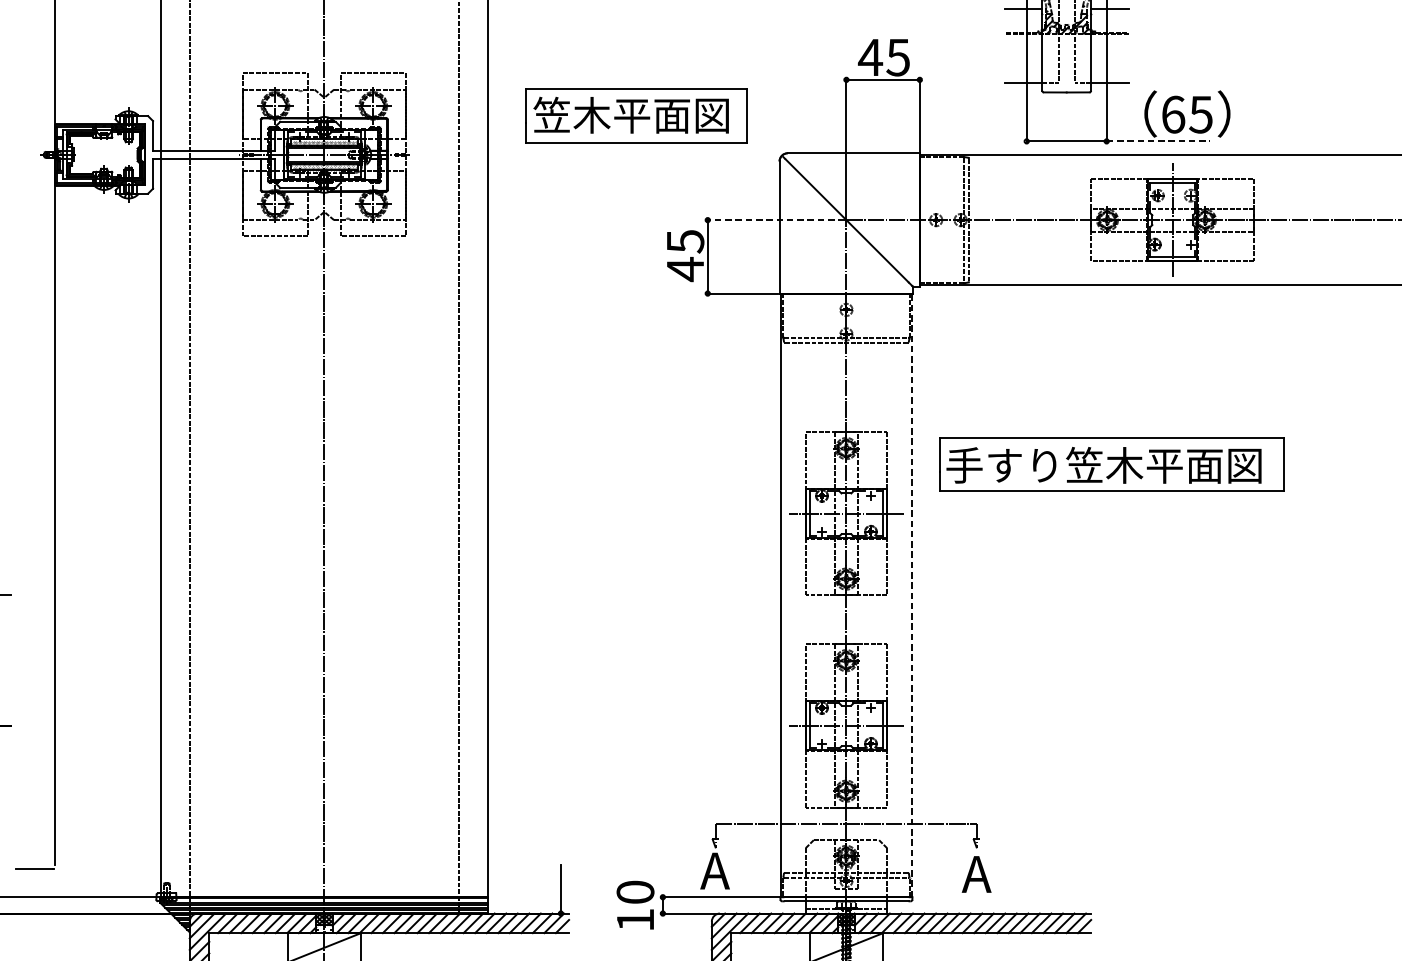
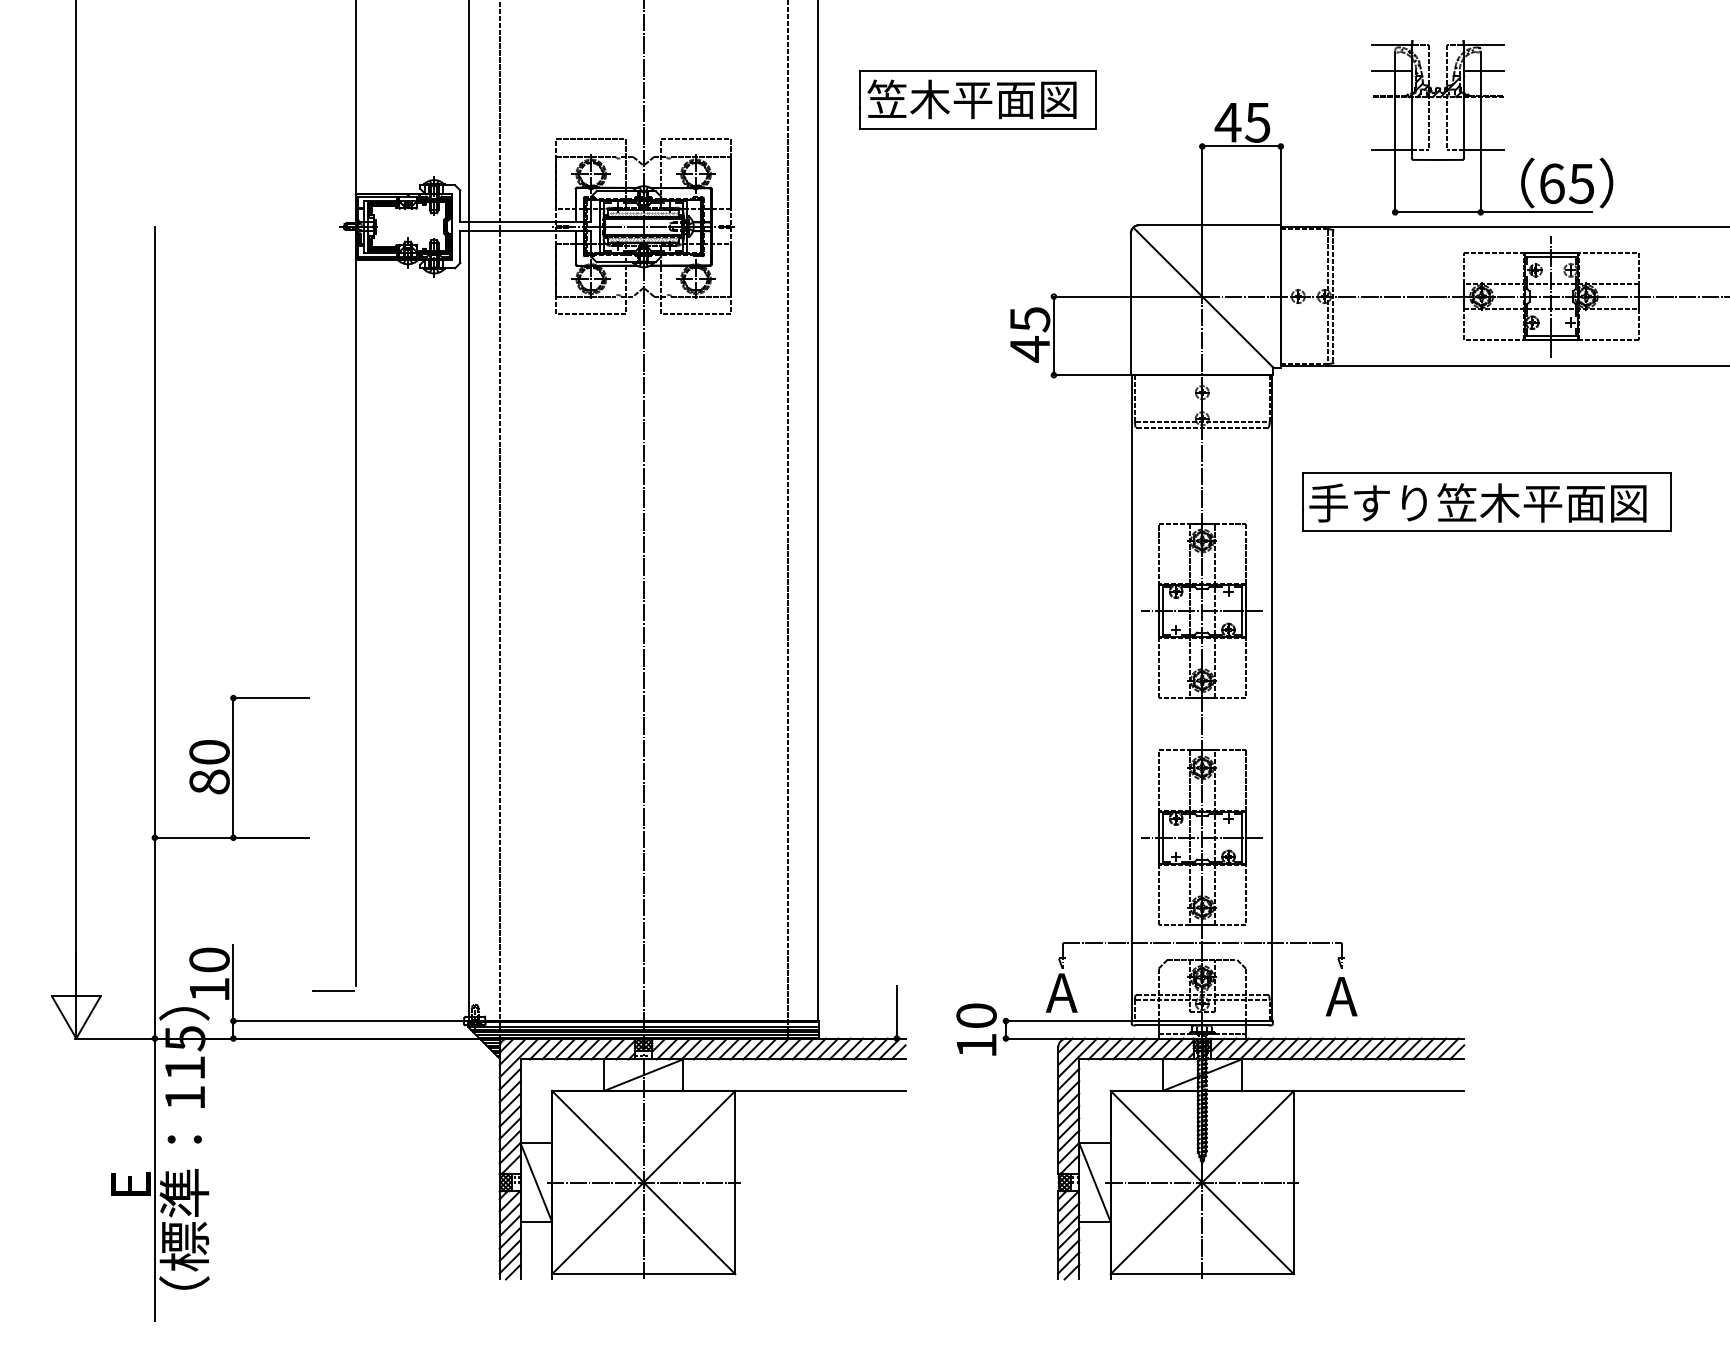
part: (636, 115) -> (977, 99), moved
line: (1158, 141) -> (1536, 212), dashed -> solid
line: (774, 220) -> (1125, 296), dashed -> solid
part: (1112, 463) -> (1486, 501), moved
line: (912, 595) -> (1272, 698), dashed -> solid

